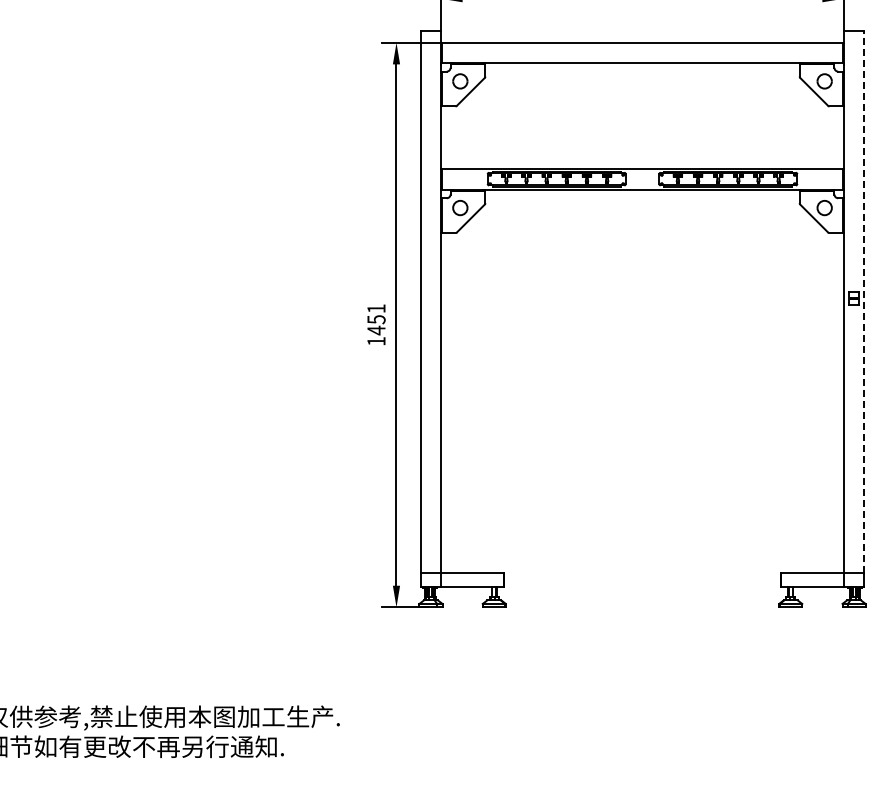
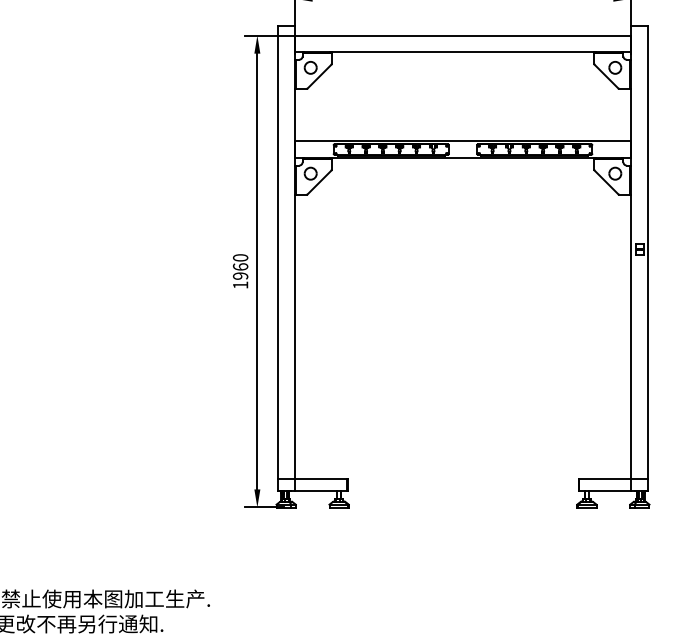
line: (864, 302) -> (648, 252), dashed -> solid
text: (376, 319) -> (240, 266), 1451 -> 1960

